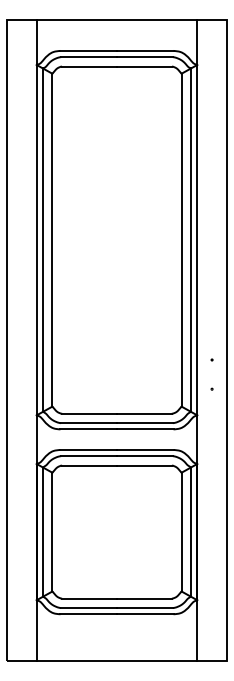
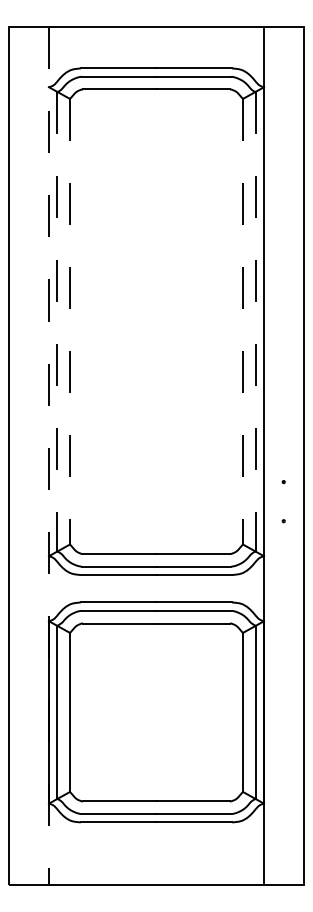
line: (43, 240) -> (57, 321), solid -> dashed
line: (51, 240) -> (69, 321), solid -> dashed
line: (182, 240) -> (243, 321), solid -> dashed
line: (190, 240) -> (255, 321), solid -> dashed
line: (36, 340) -> (48, 456), solid -> dashed

